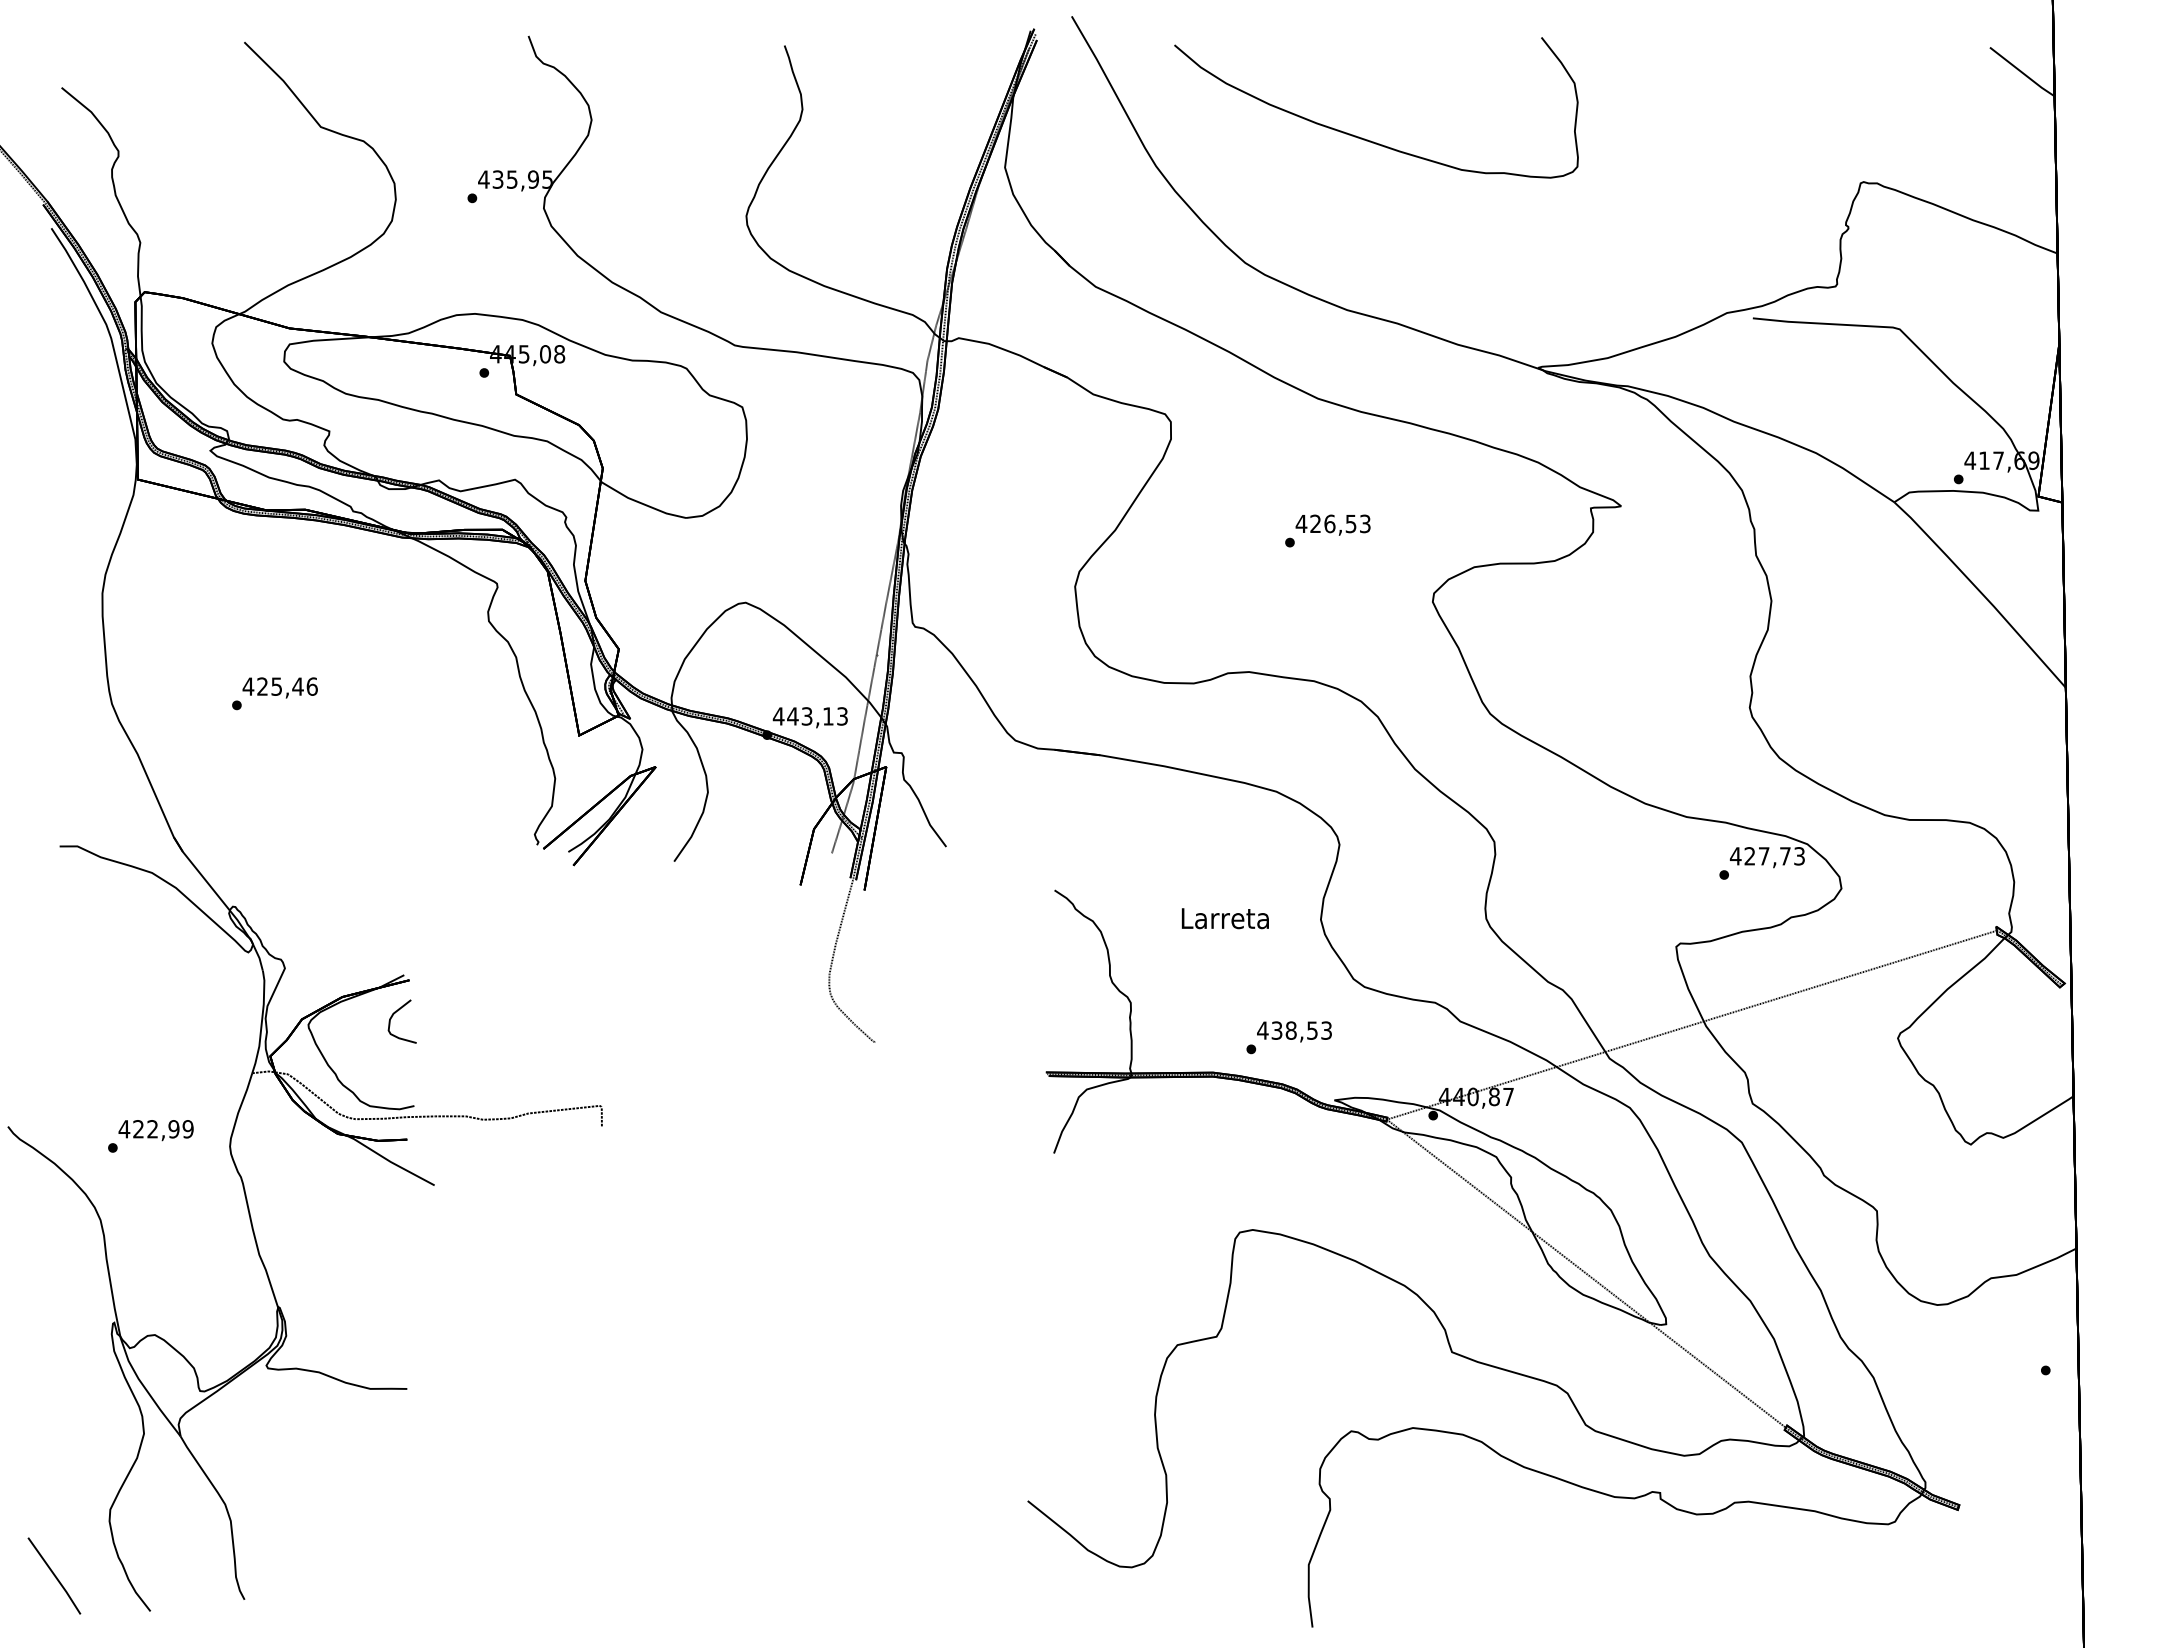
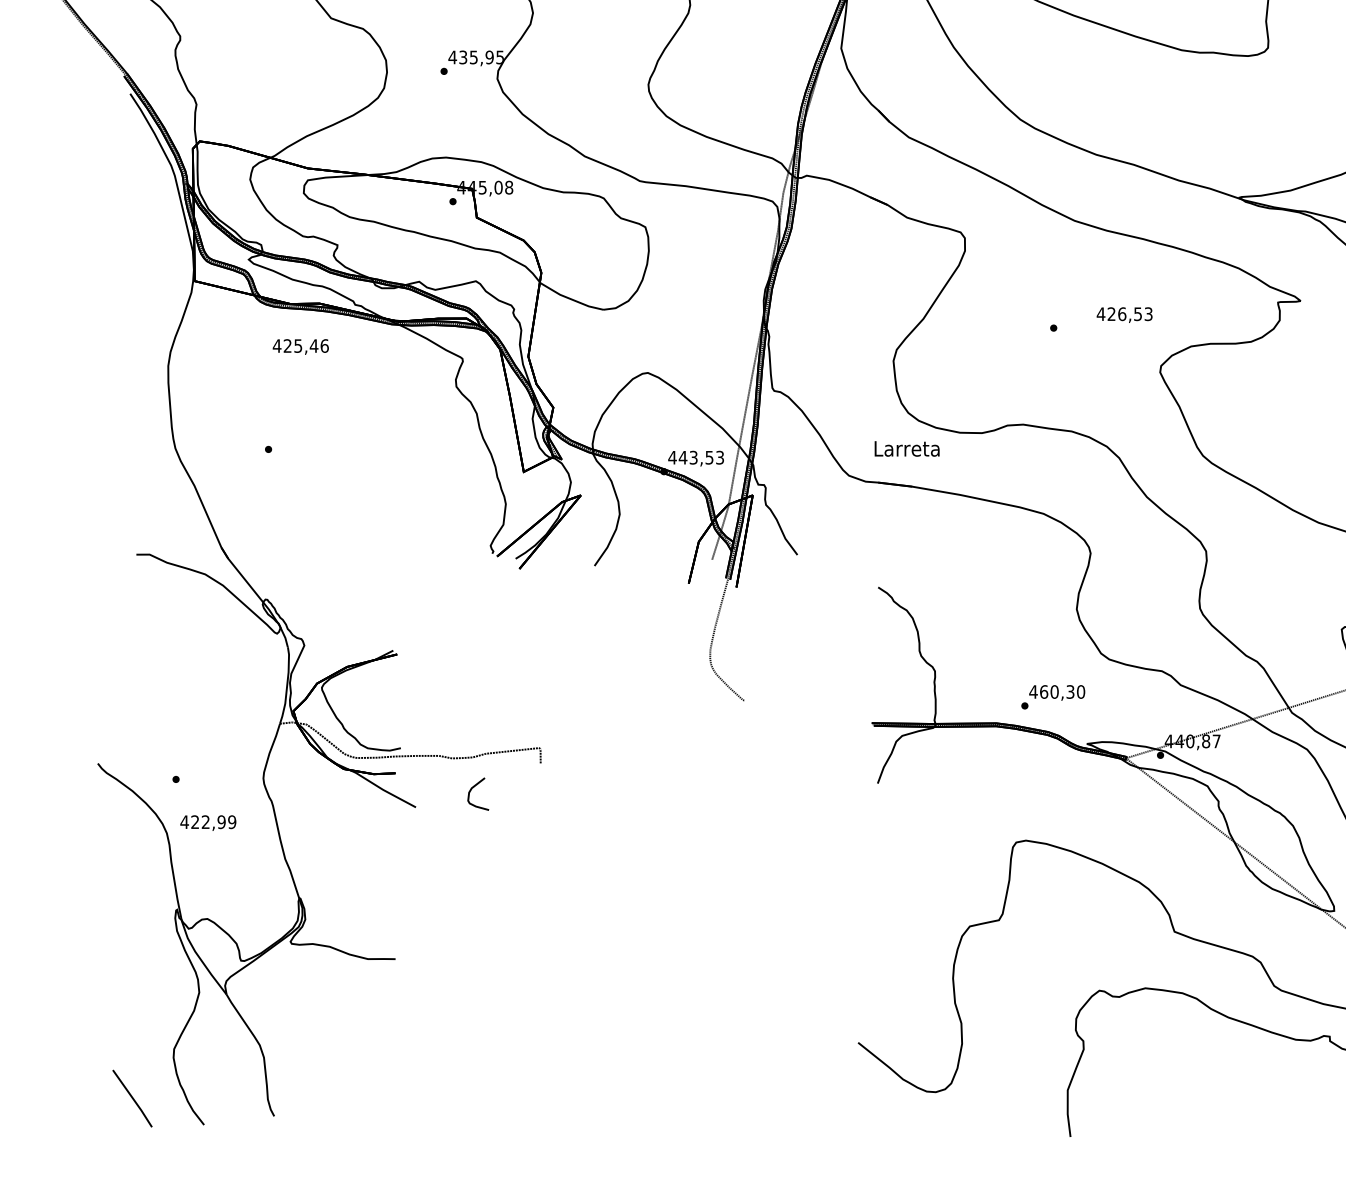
text: (1332, 524) -> (1124, 314), moved
text: (279, 687) -> (300, 346), moved
text: (828, 716) -> (709, 457), 443,13 -> 443,53
text: (1224, 918) -> (906, 448), moved
part: (392, 1017) -> (471, 791), moved
text: (1301, 1030) -> (1062, 691), 438,53 -> 460,30
text: (155, 1130) -> (207, 823), moved

